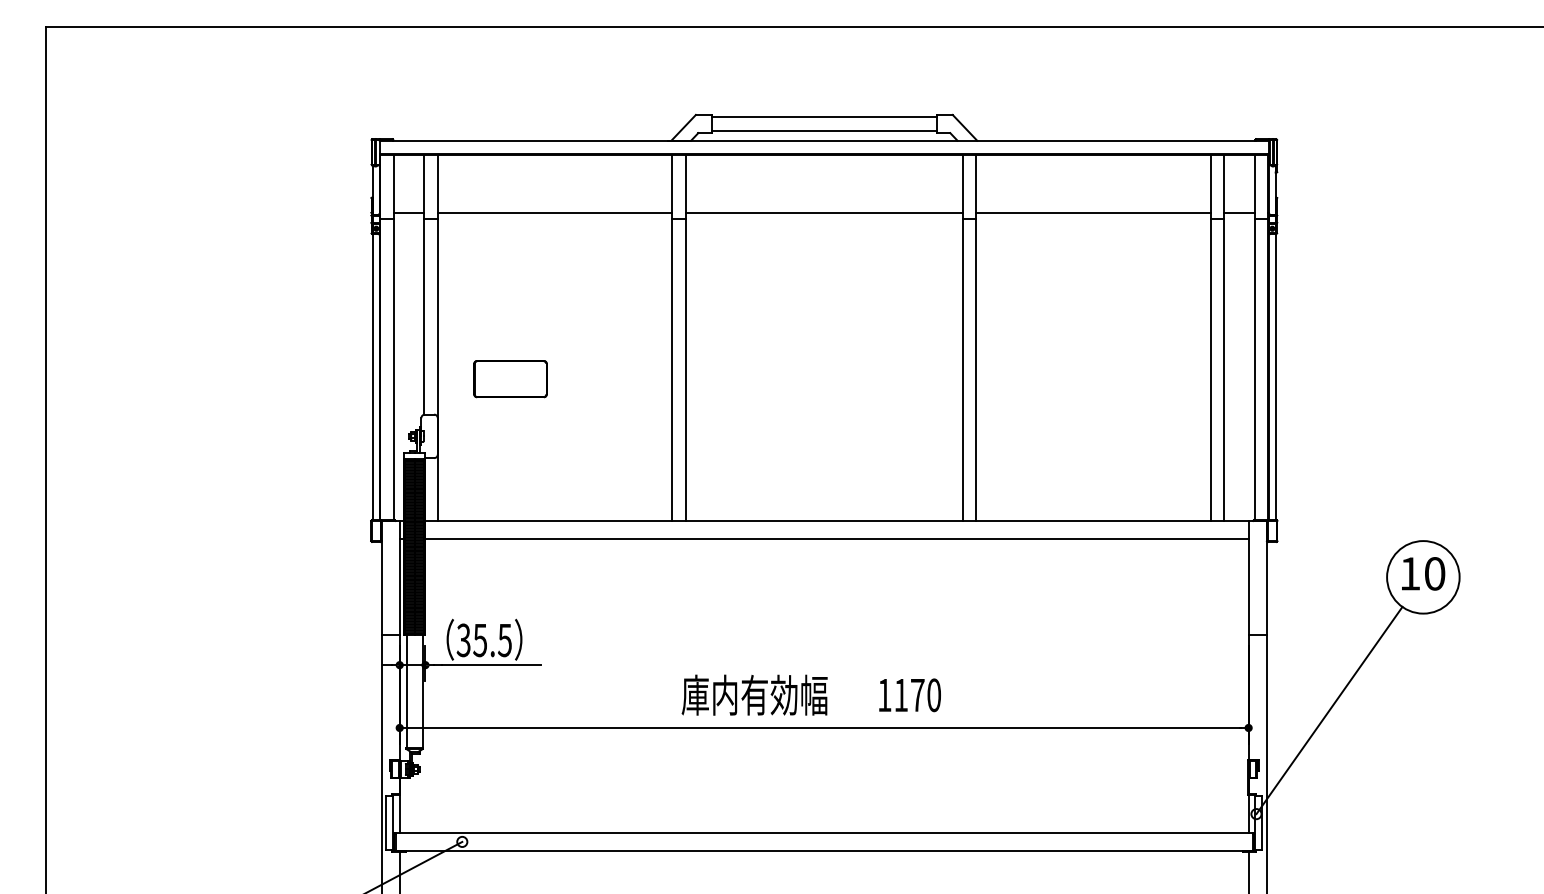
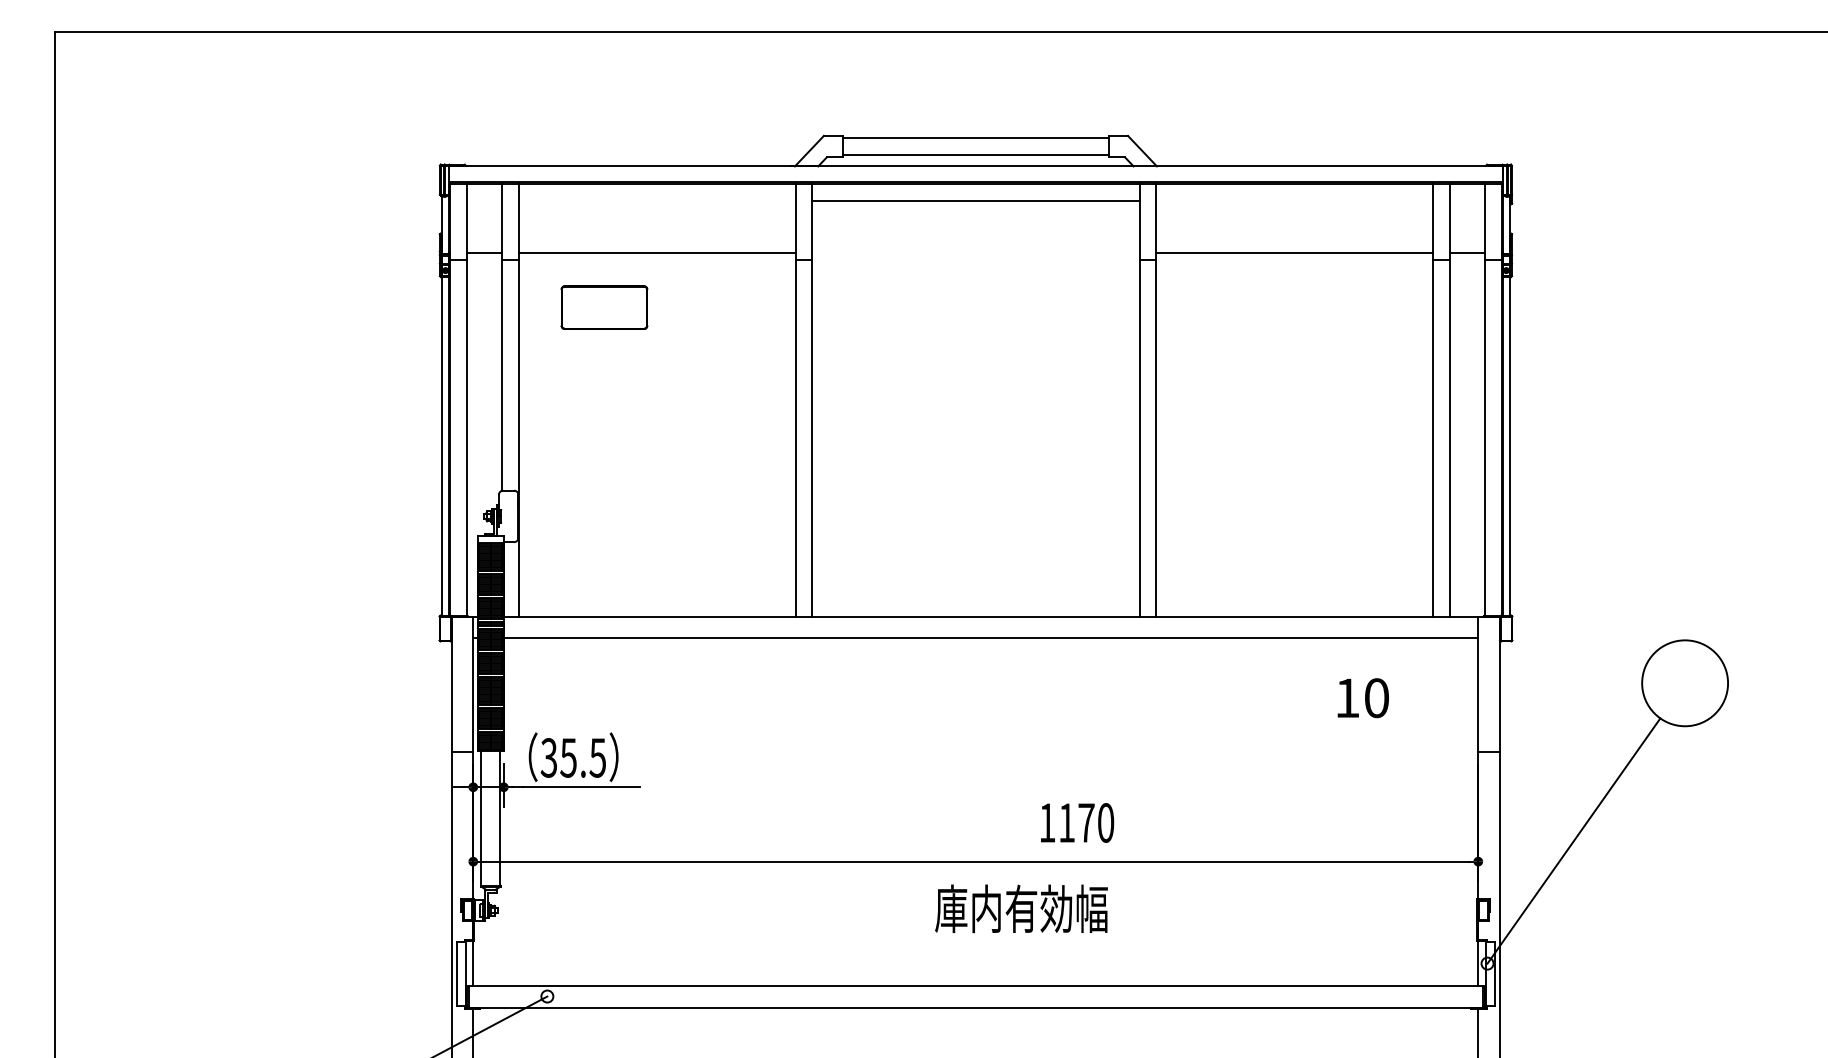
line: (823, 213) -> (975, 200), moved
part: (510, 379) -> (604, 307), moved
text: (1422, 574) -> (1362, 698), moved
text: (754, 694) -> (1021, 908), moved

